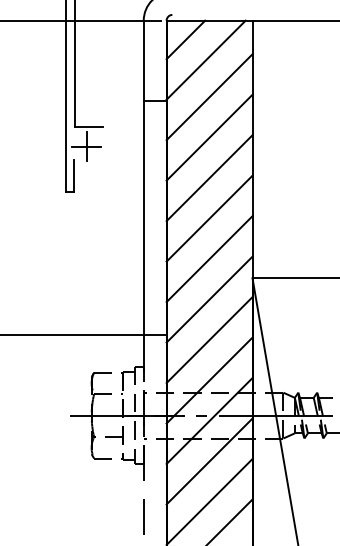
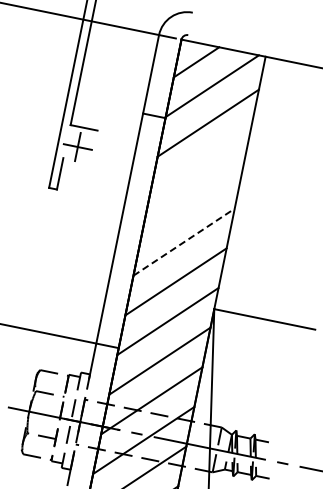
line: (209, 137) -> (200, 162), removed
line: (209, 178) -> (192, 202), removed
line: (209, 218) -> (184, 242), solid -> dashed

